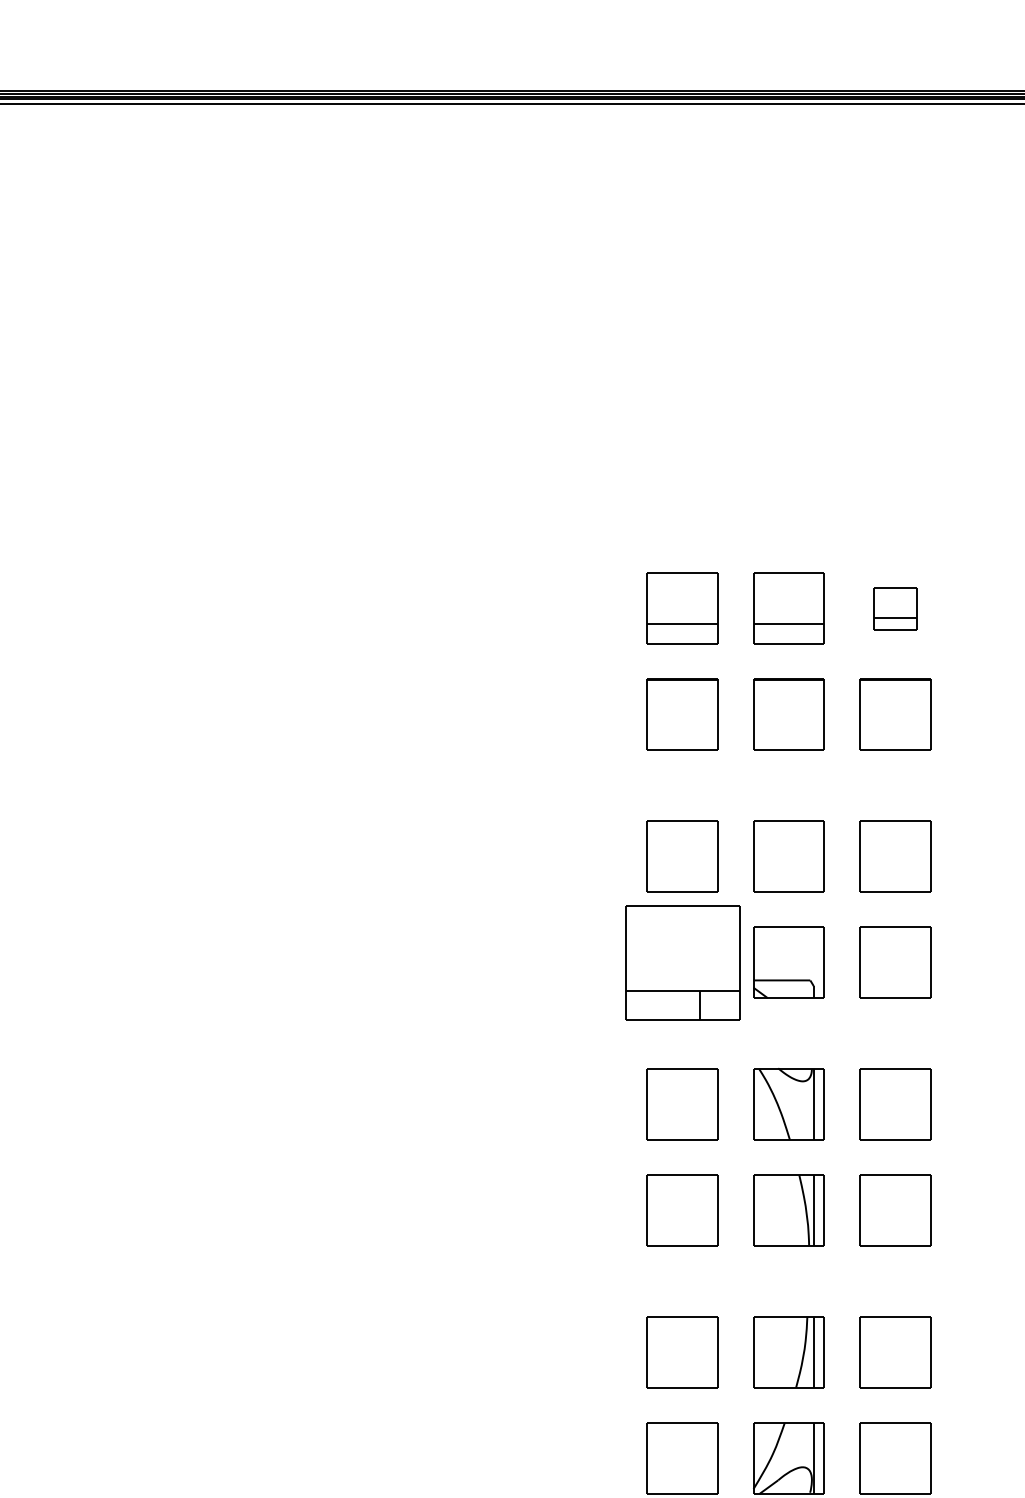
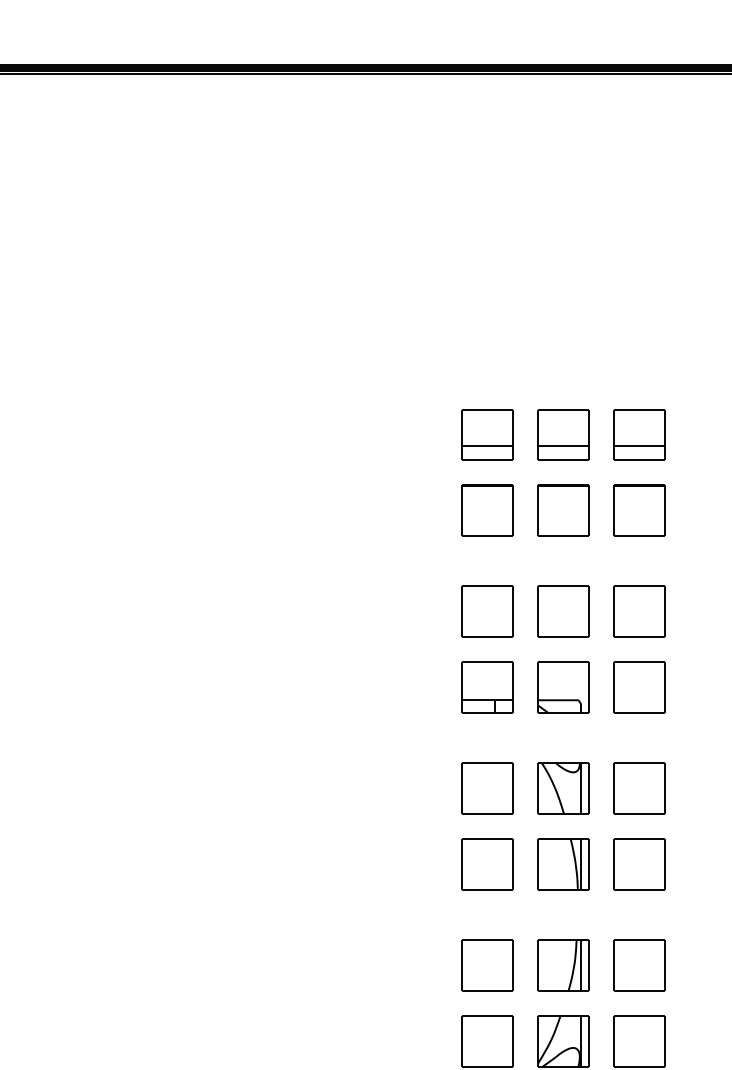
part: (895, 608) -> (639, 434), size x1.67
part: (682, 962) -> (487, 687), size x0.62

